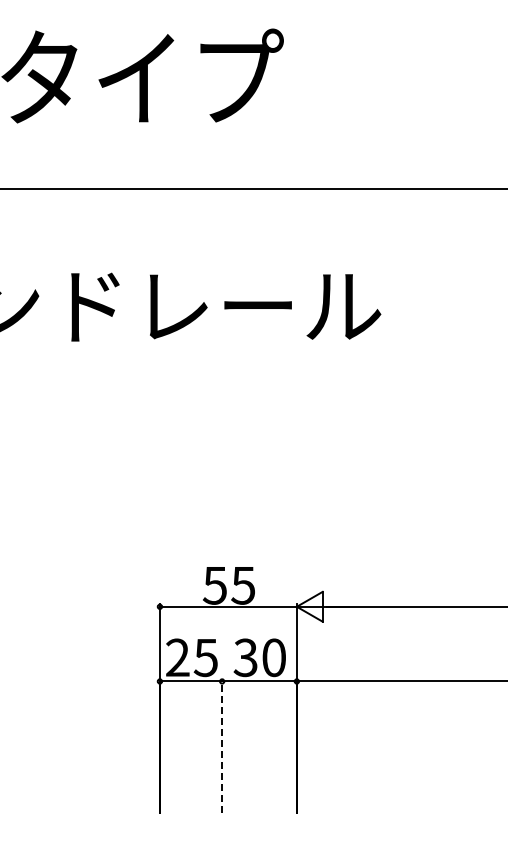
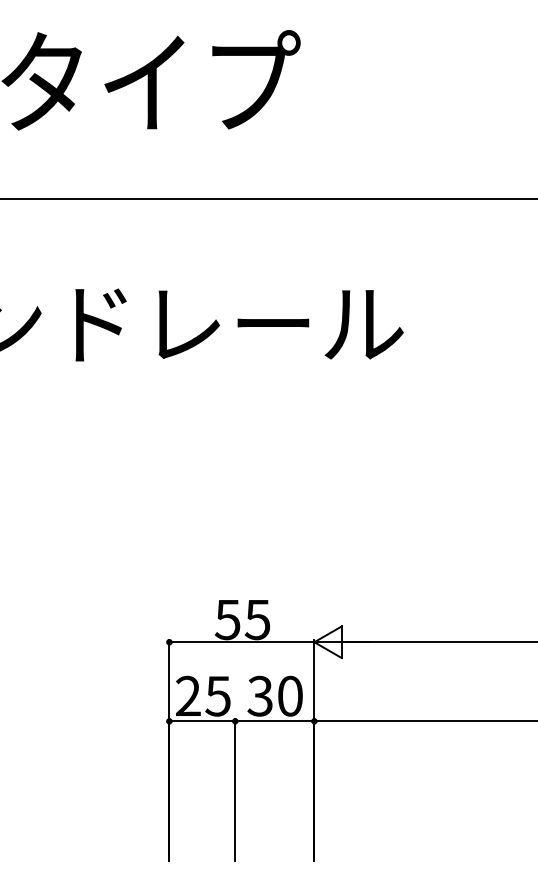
line: (222, 745) -> (235, 789), dashed -> solid

